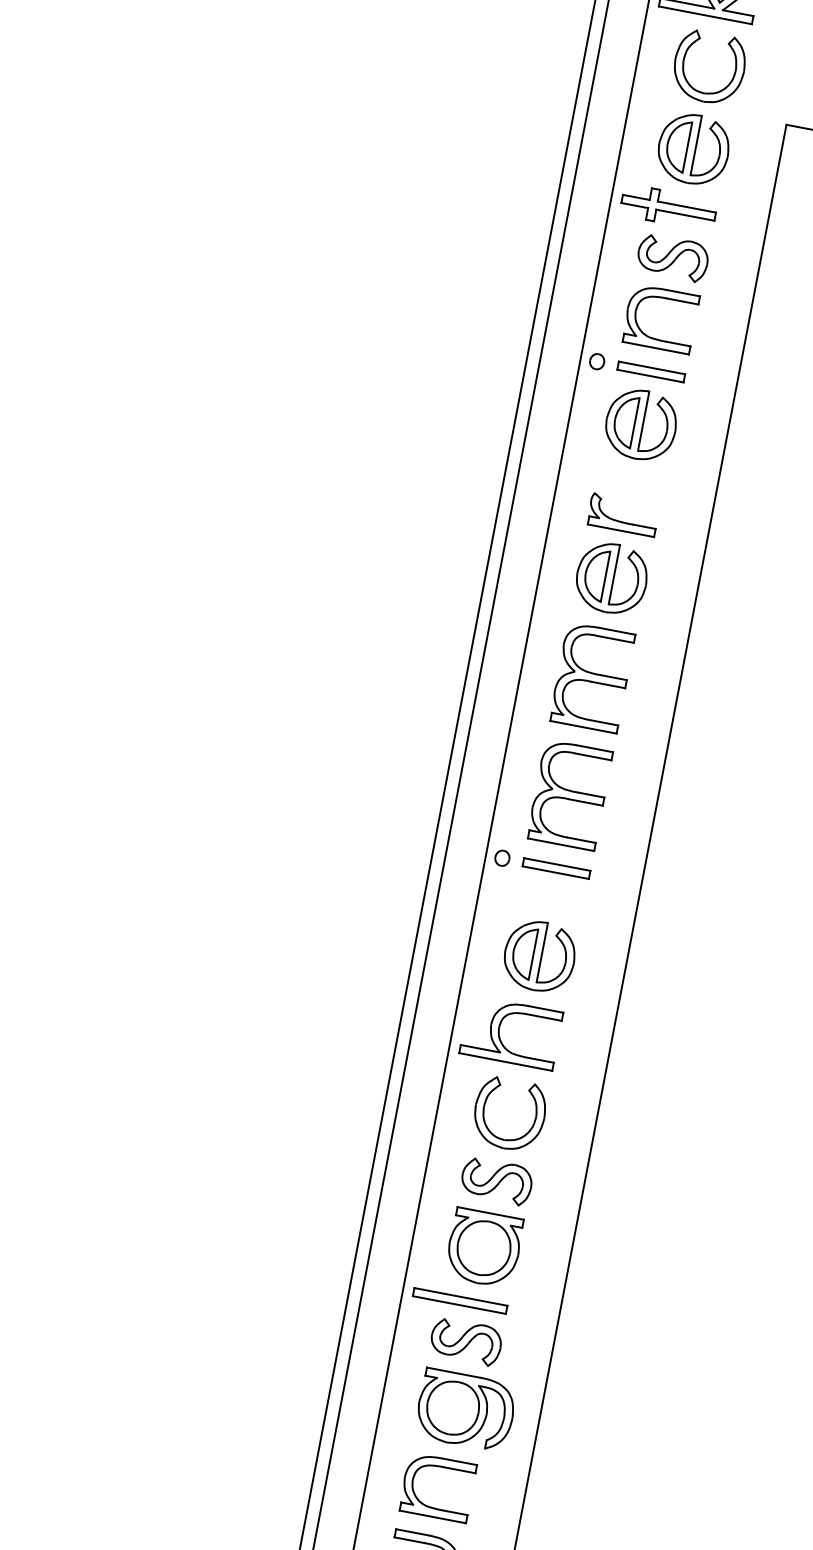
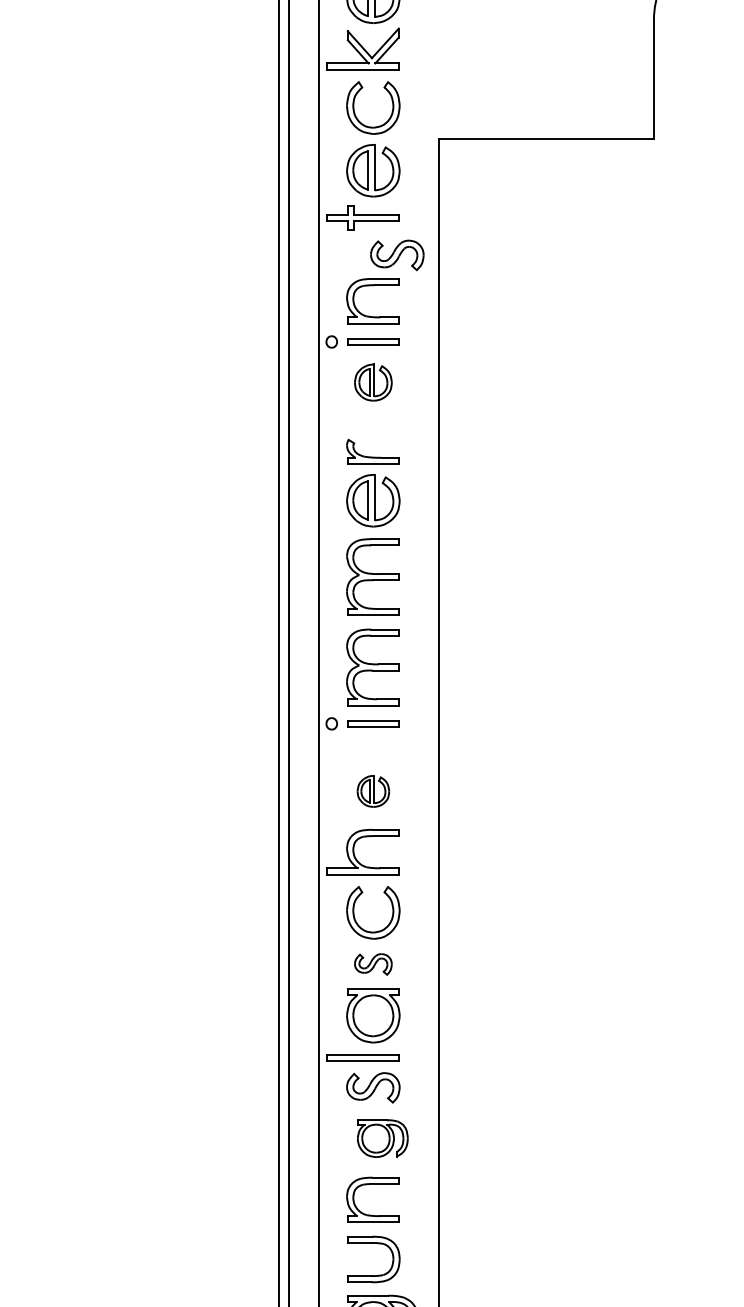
part: (673, 258) -> (397, 255), moved
part: (641, 424) -> (373, 382), size x0.7
part: (539, 956) -> (373, 791), size x0.6
part: (496, 1181) -> (373, 964), size x0.7
part: (465, 1410) -> (382, 1138), size x0.7

